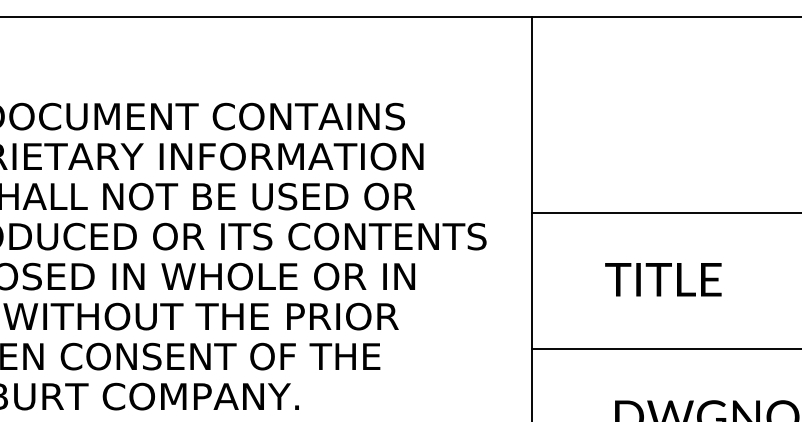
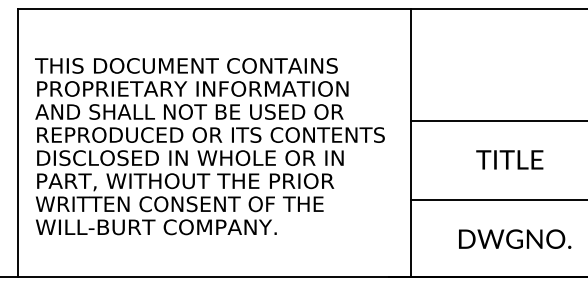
text: (662, 279) -> (509, 159), moved

